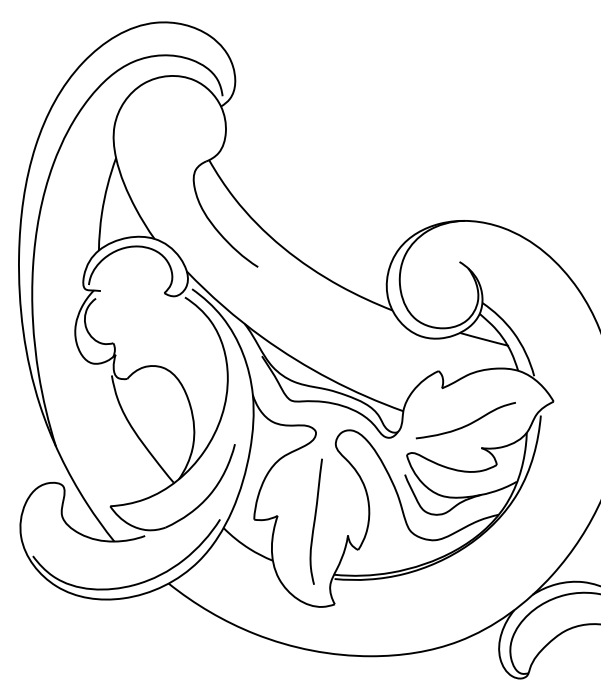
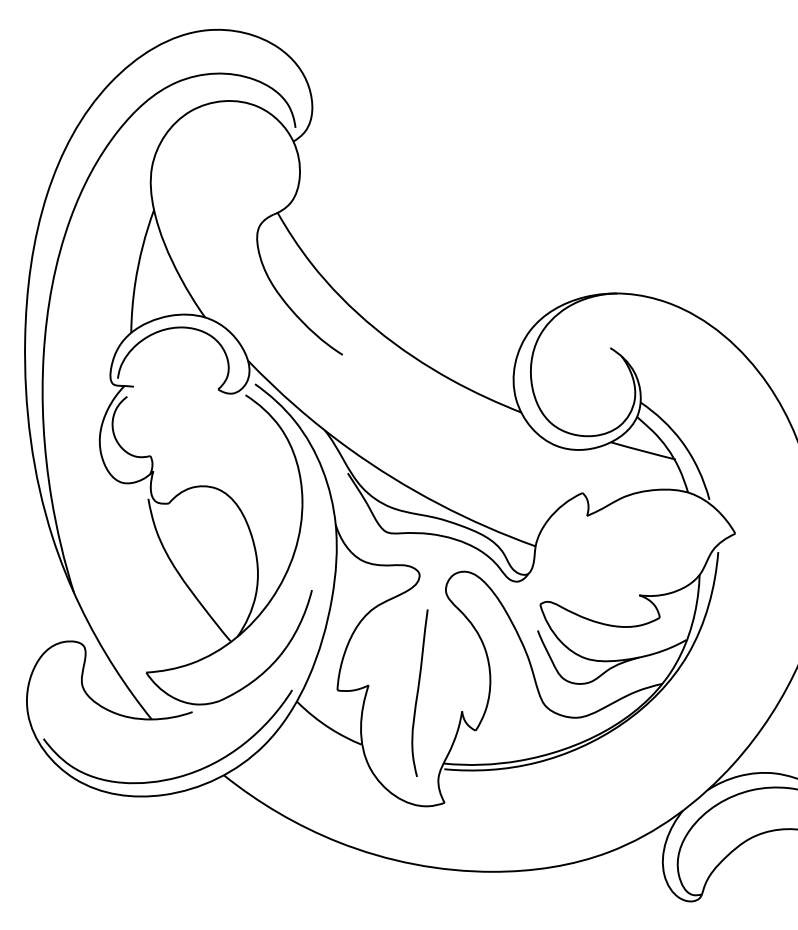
curve: (466, 424) -> (619, 563), removed

